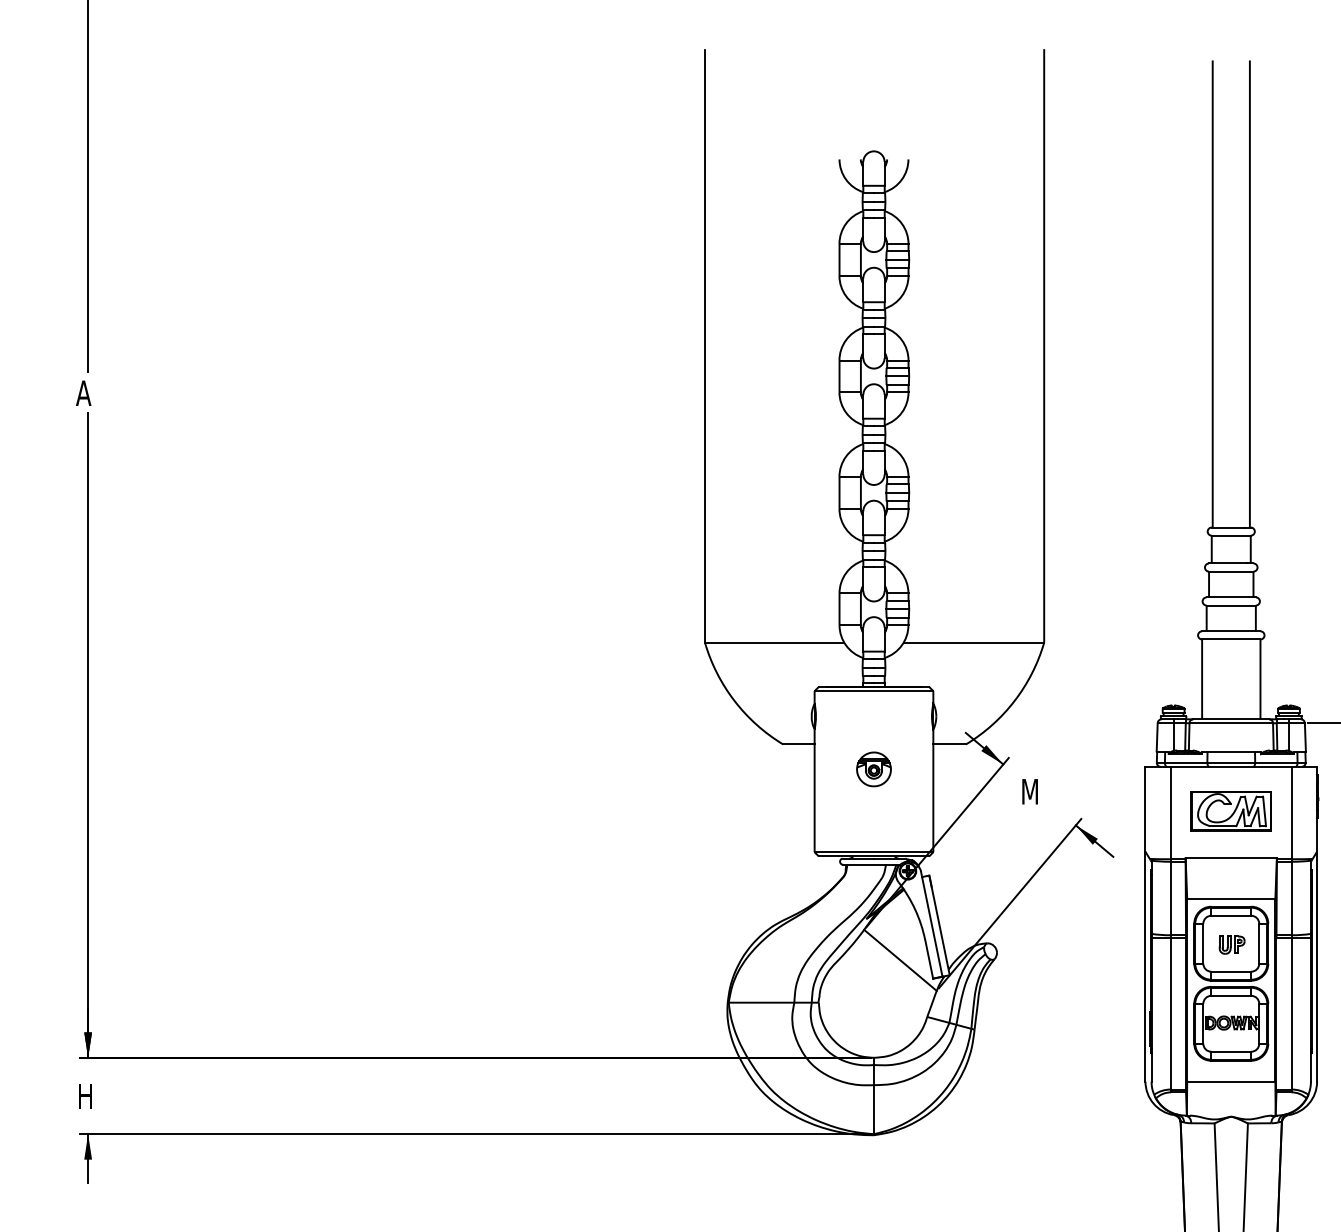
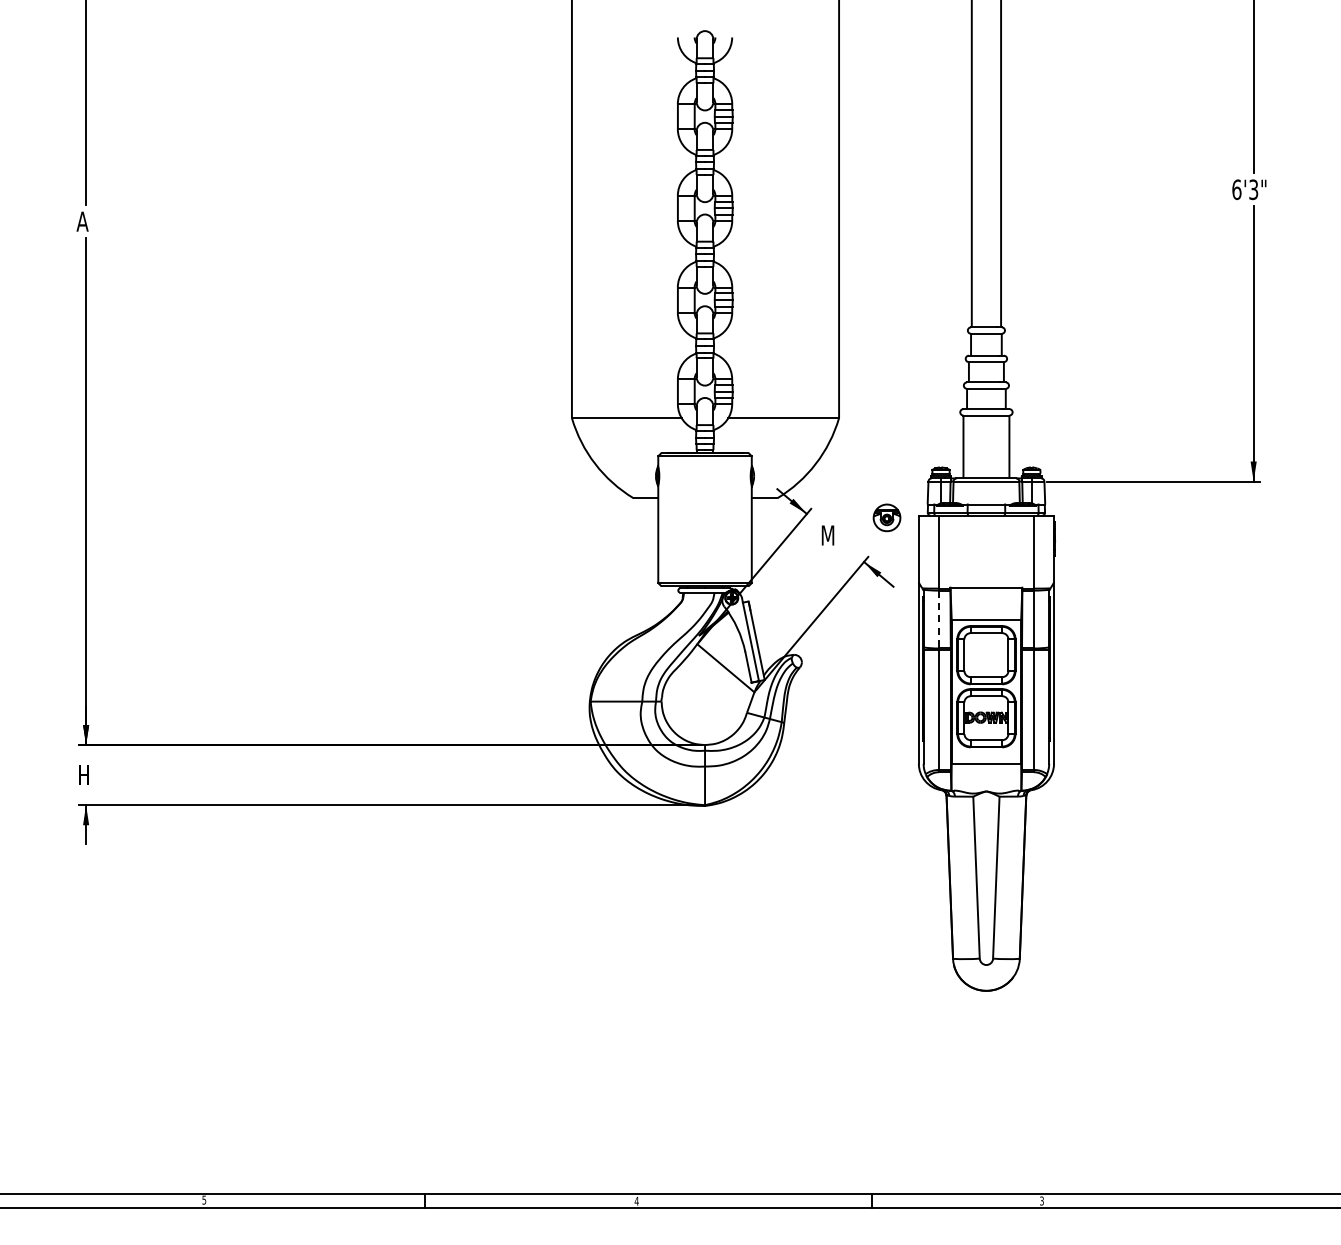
part: (873, 768) -> (886, 517), moved
part: (1231, 810) -> (986, 550), removed
line: (1170, 898) -> (938, 619), solid -> dashed
part: (1231, 944) -> (986, 655), removed

